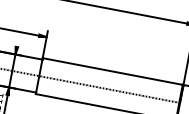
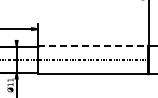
line: (113, 71) -> (93, 45), solid -> dashed

